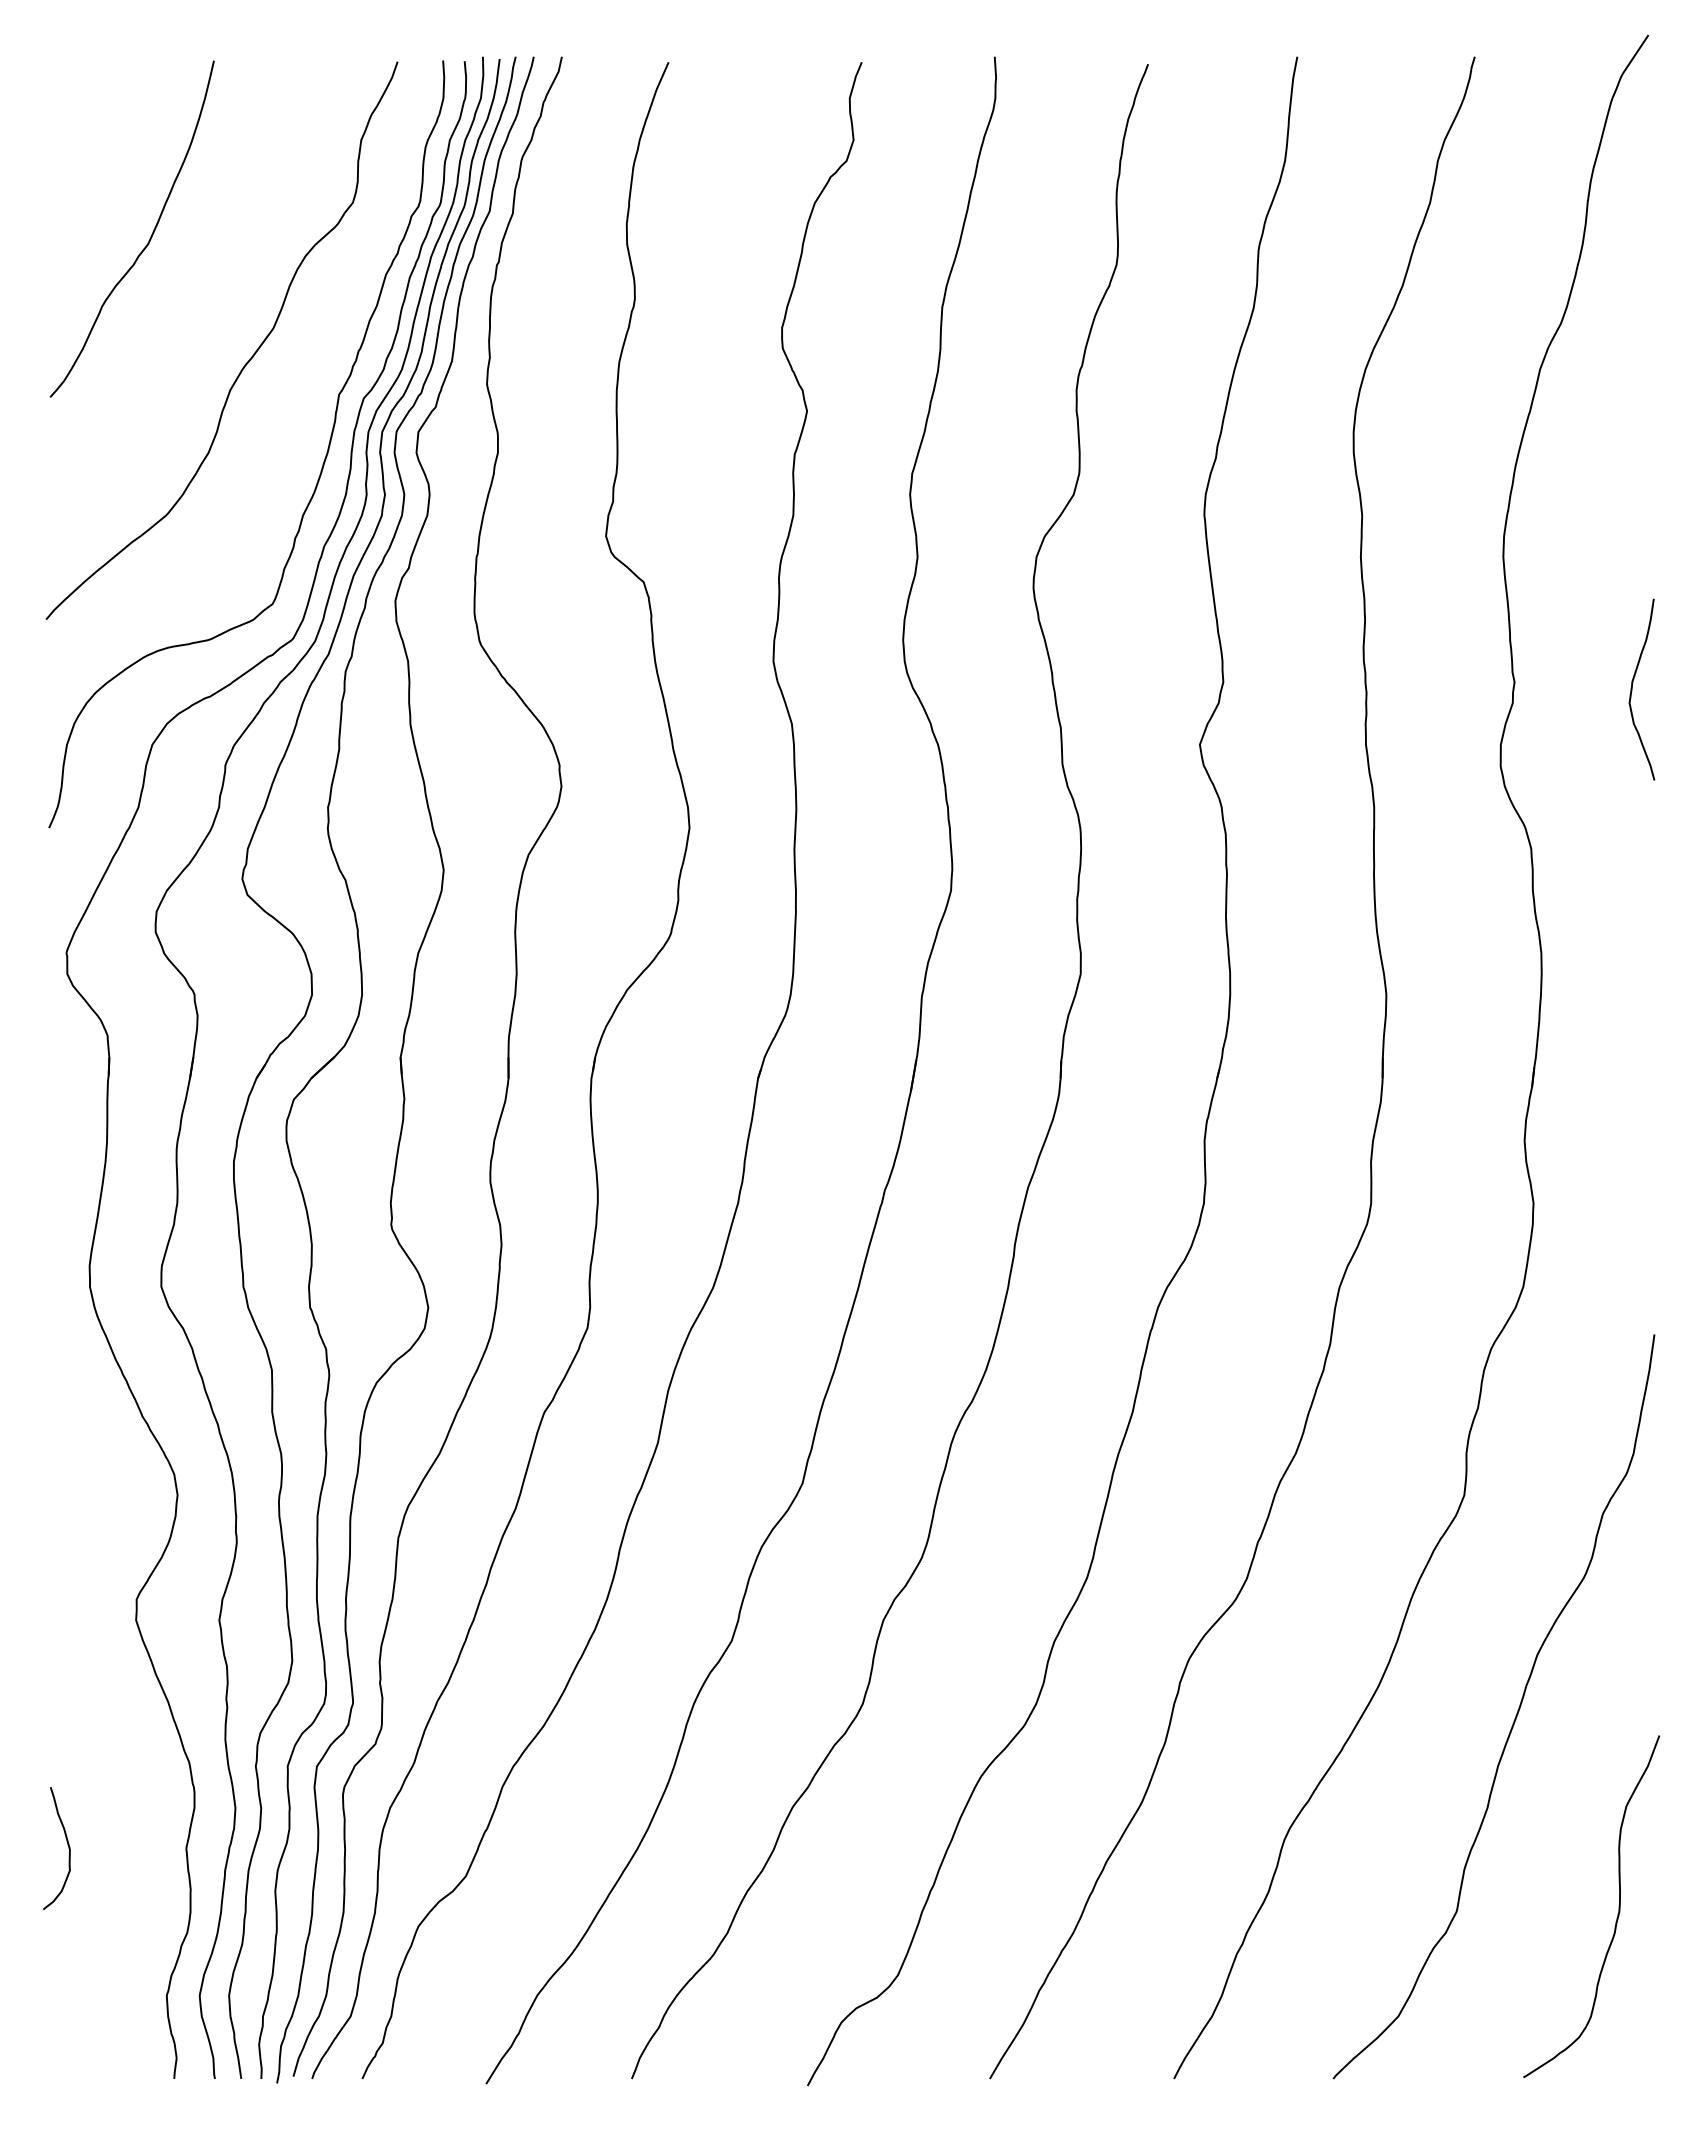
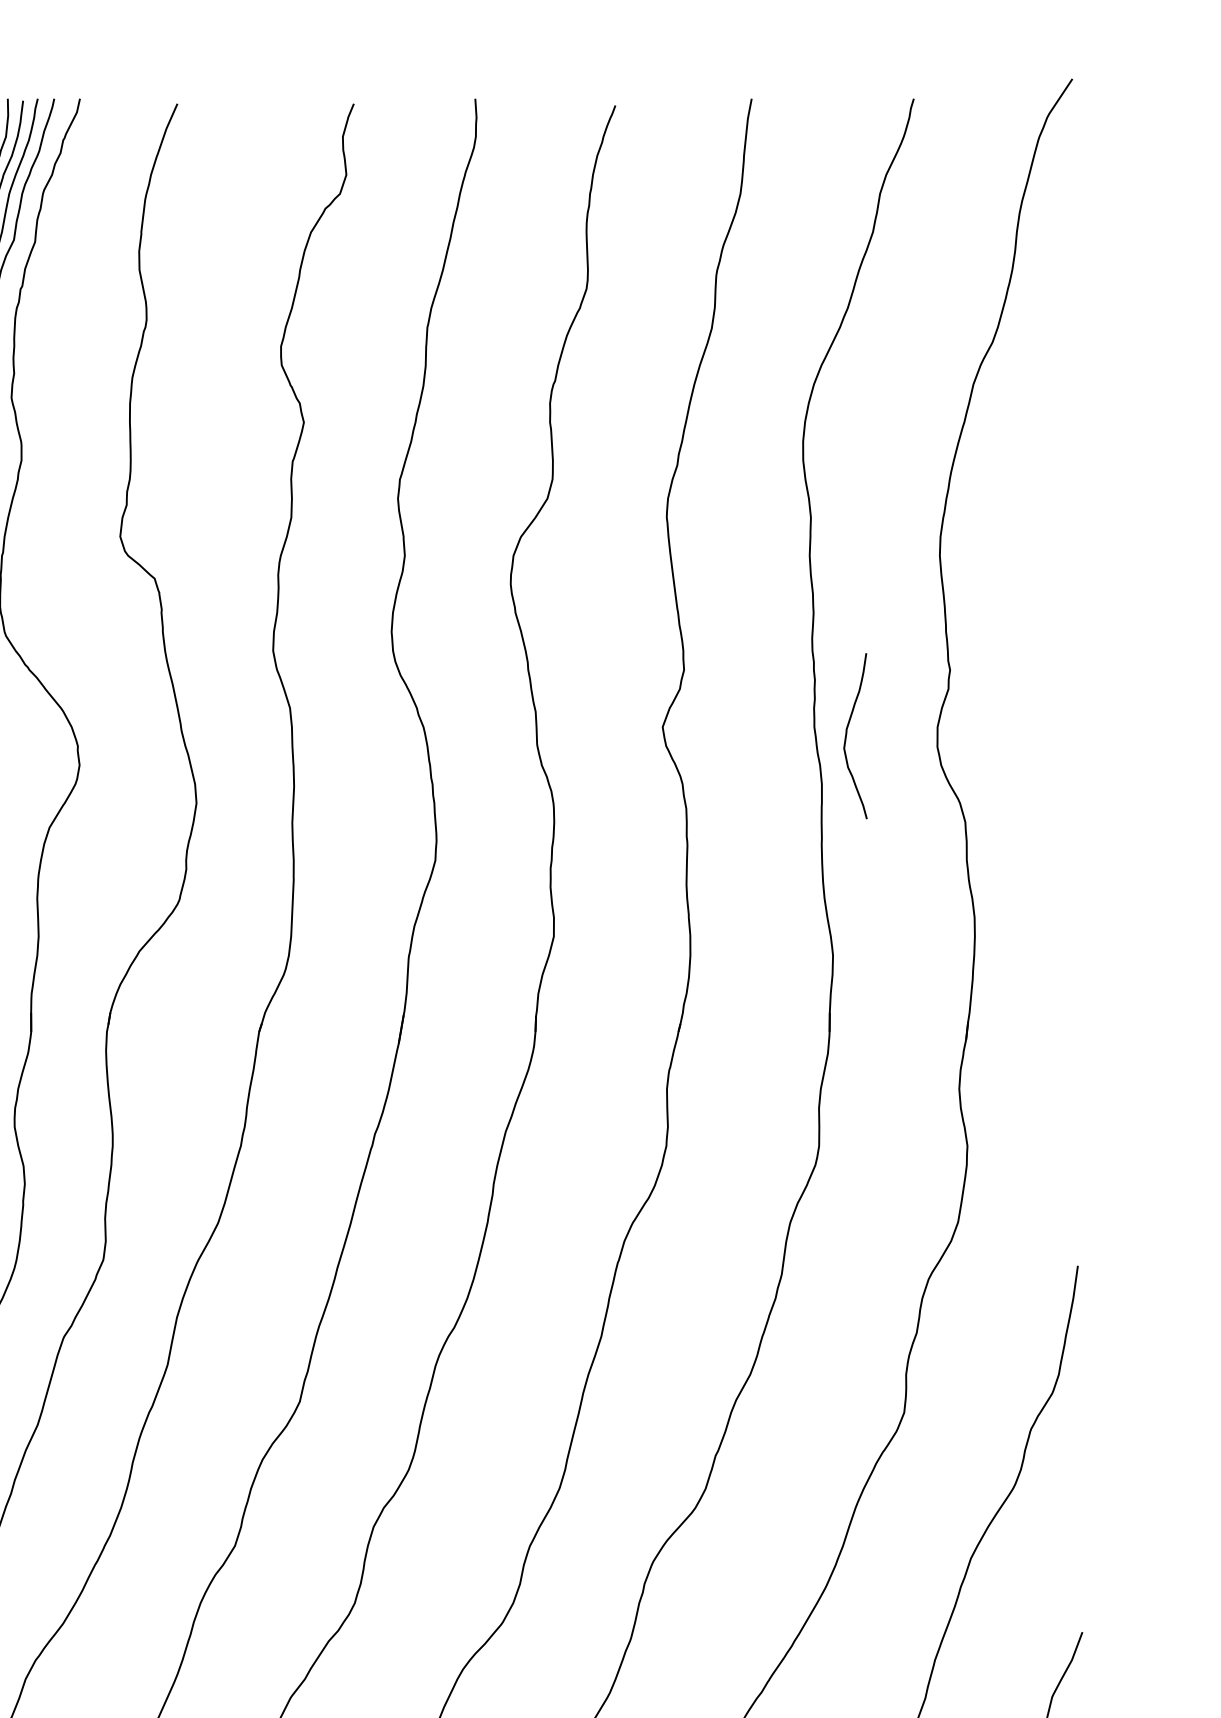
curve: (1632, 689) -> (846, 736), moved

